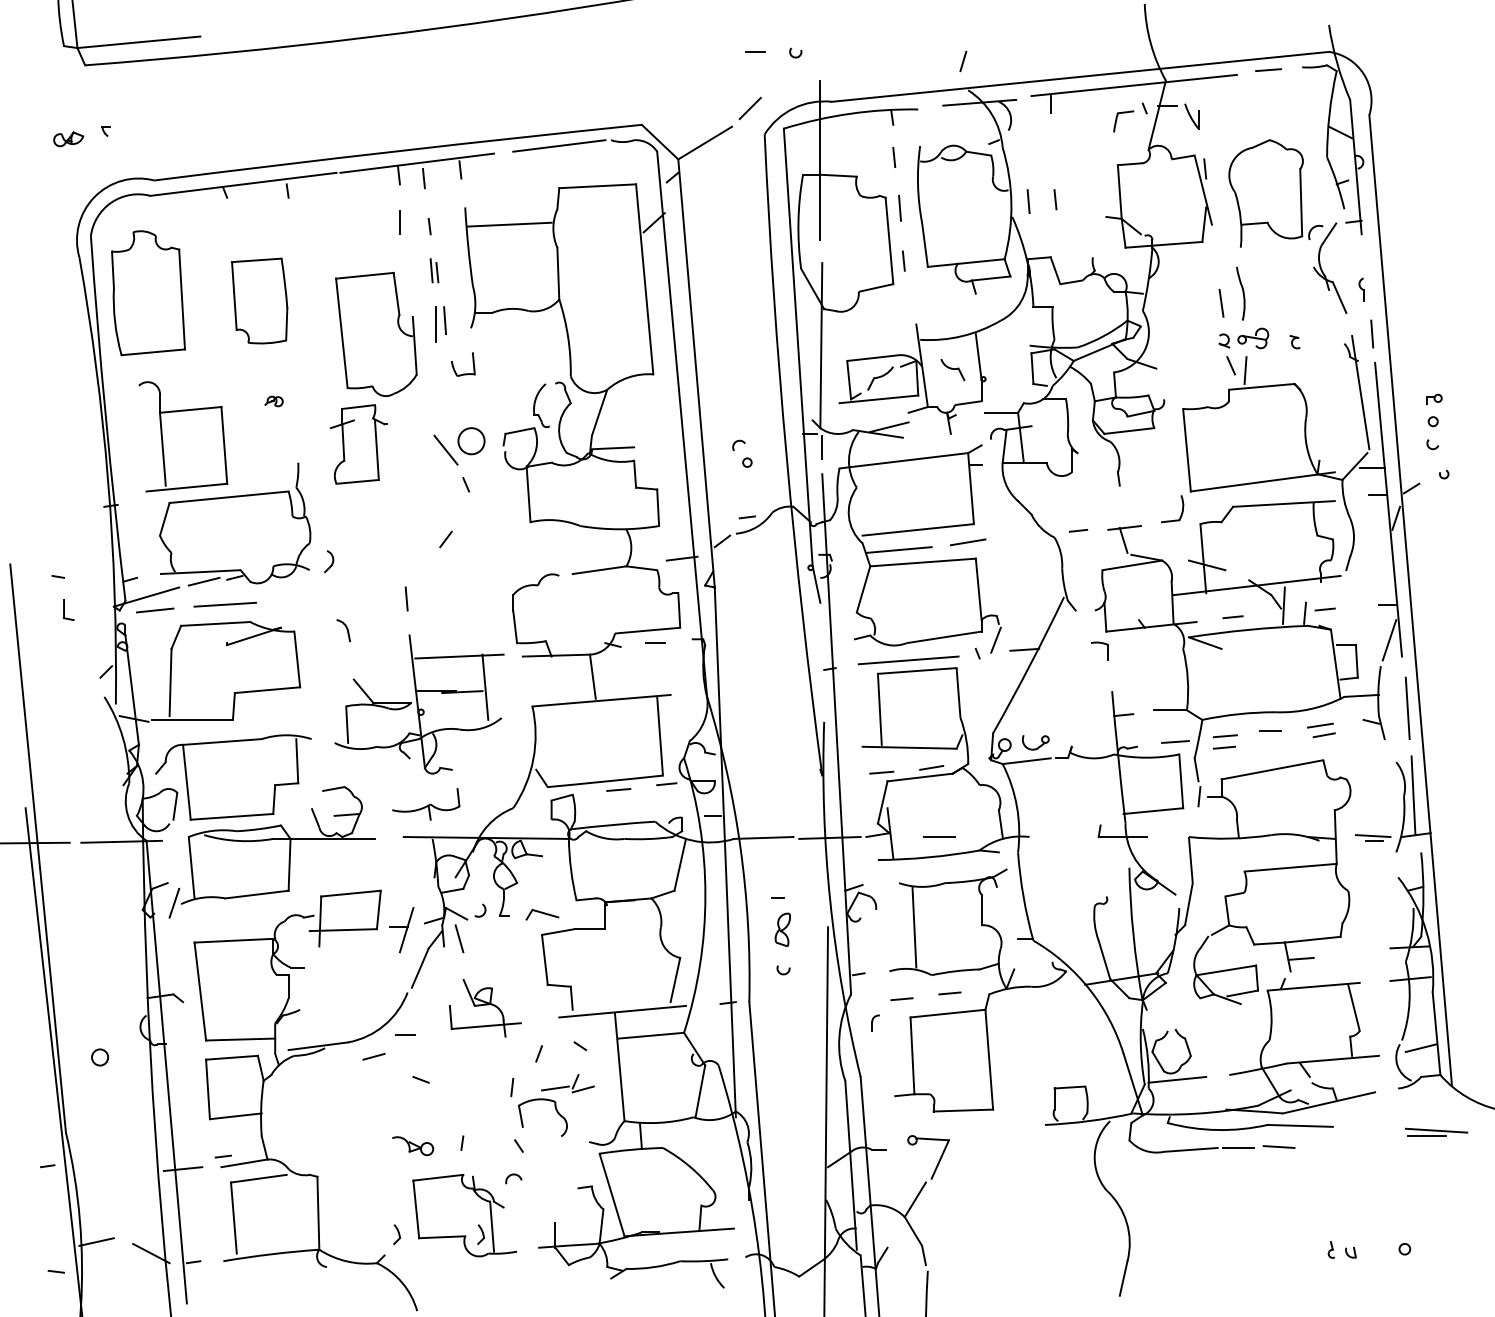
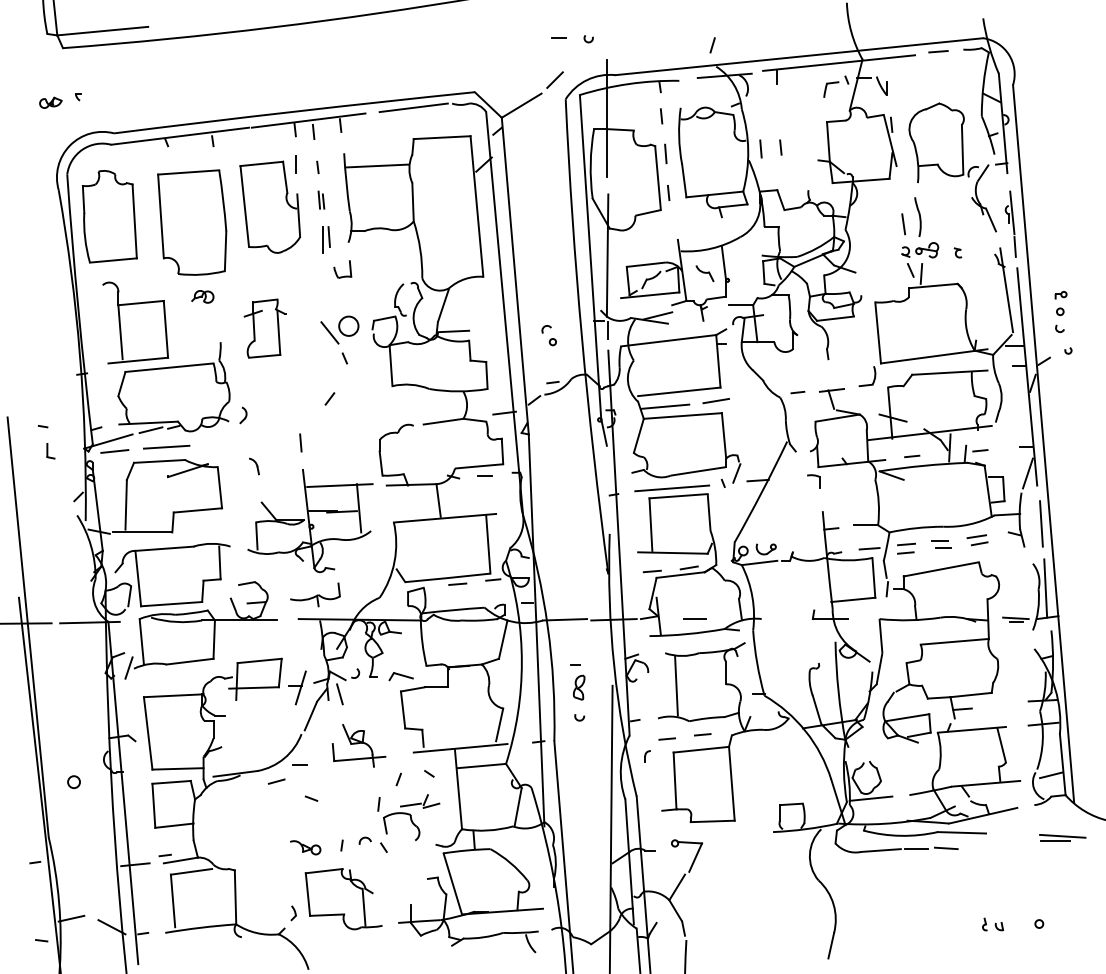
line: (1368, 287) -> (1012, 212), added
part: (259, 300) -> (191, 222), size x1.67
part: (376, 333) -> (270, 206), moved
part: (273, 401) -> (202, 296), size x1.67
line: (1275, 740) -> (943, 547), added
arc: (513, 1175) -> (365, 838), moved
part: (480, 1234) -> (355, 913), removed

